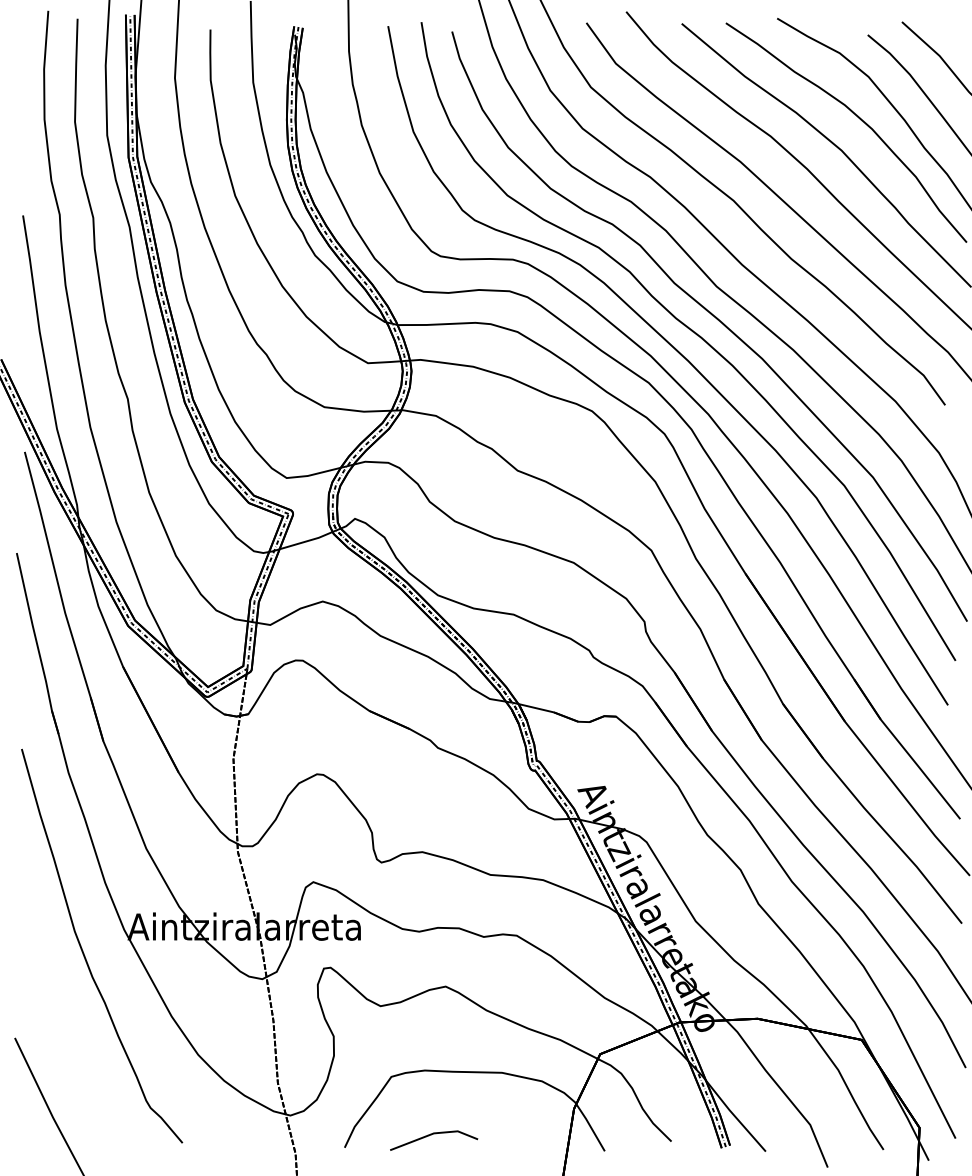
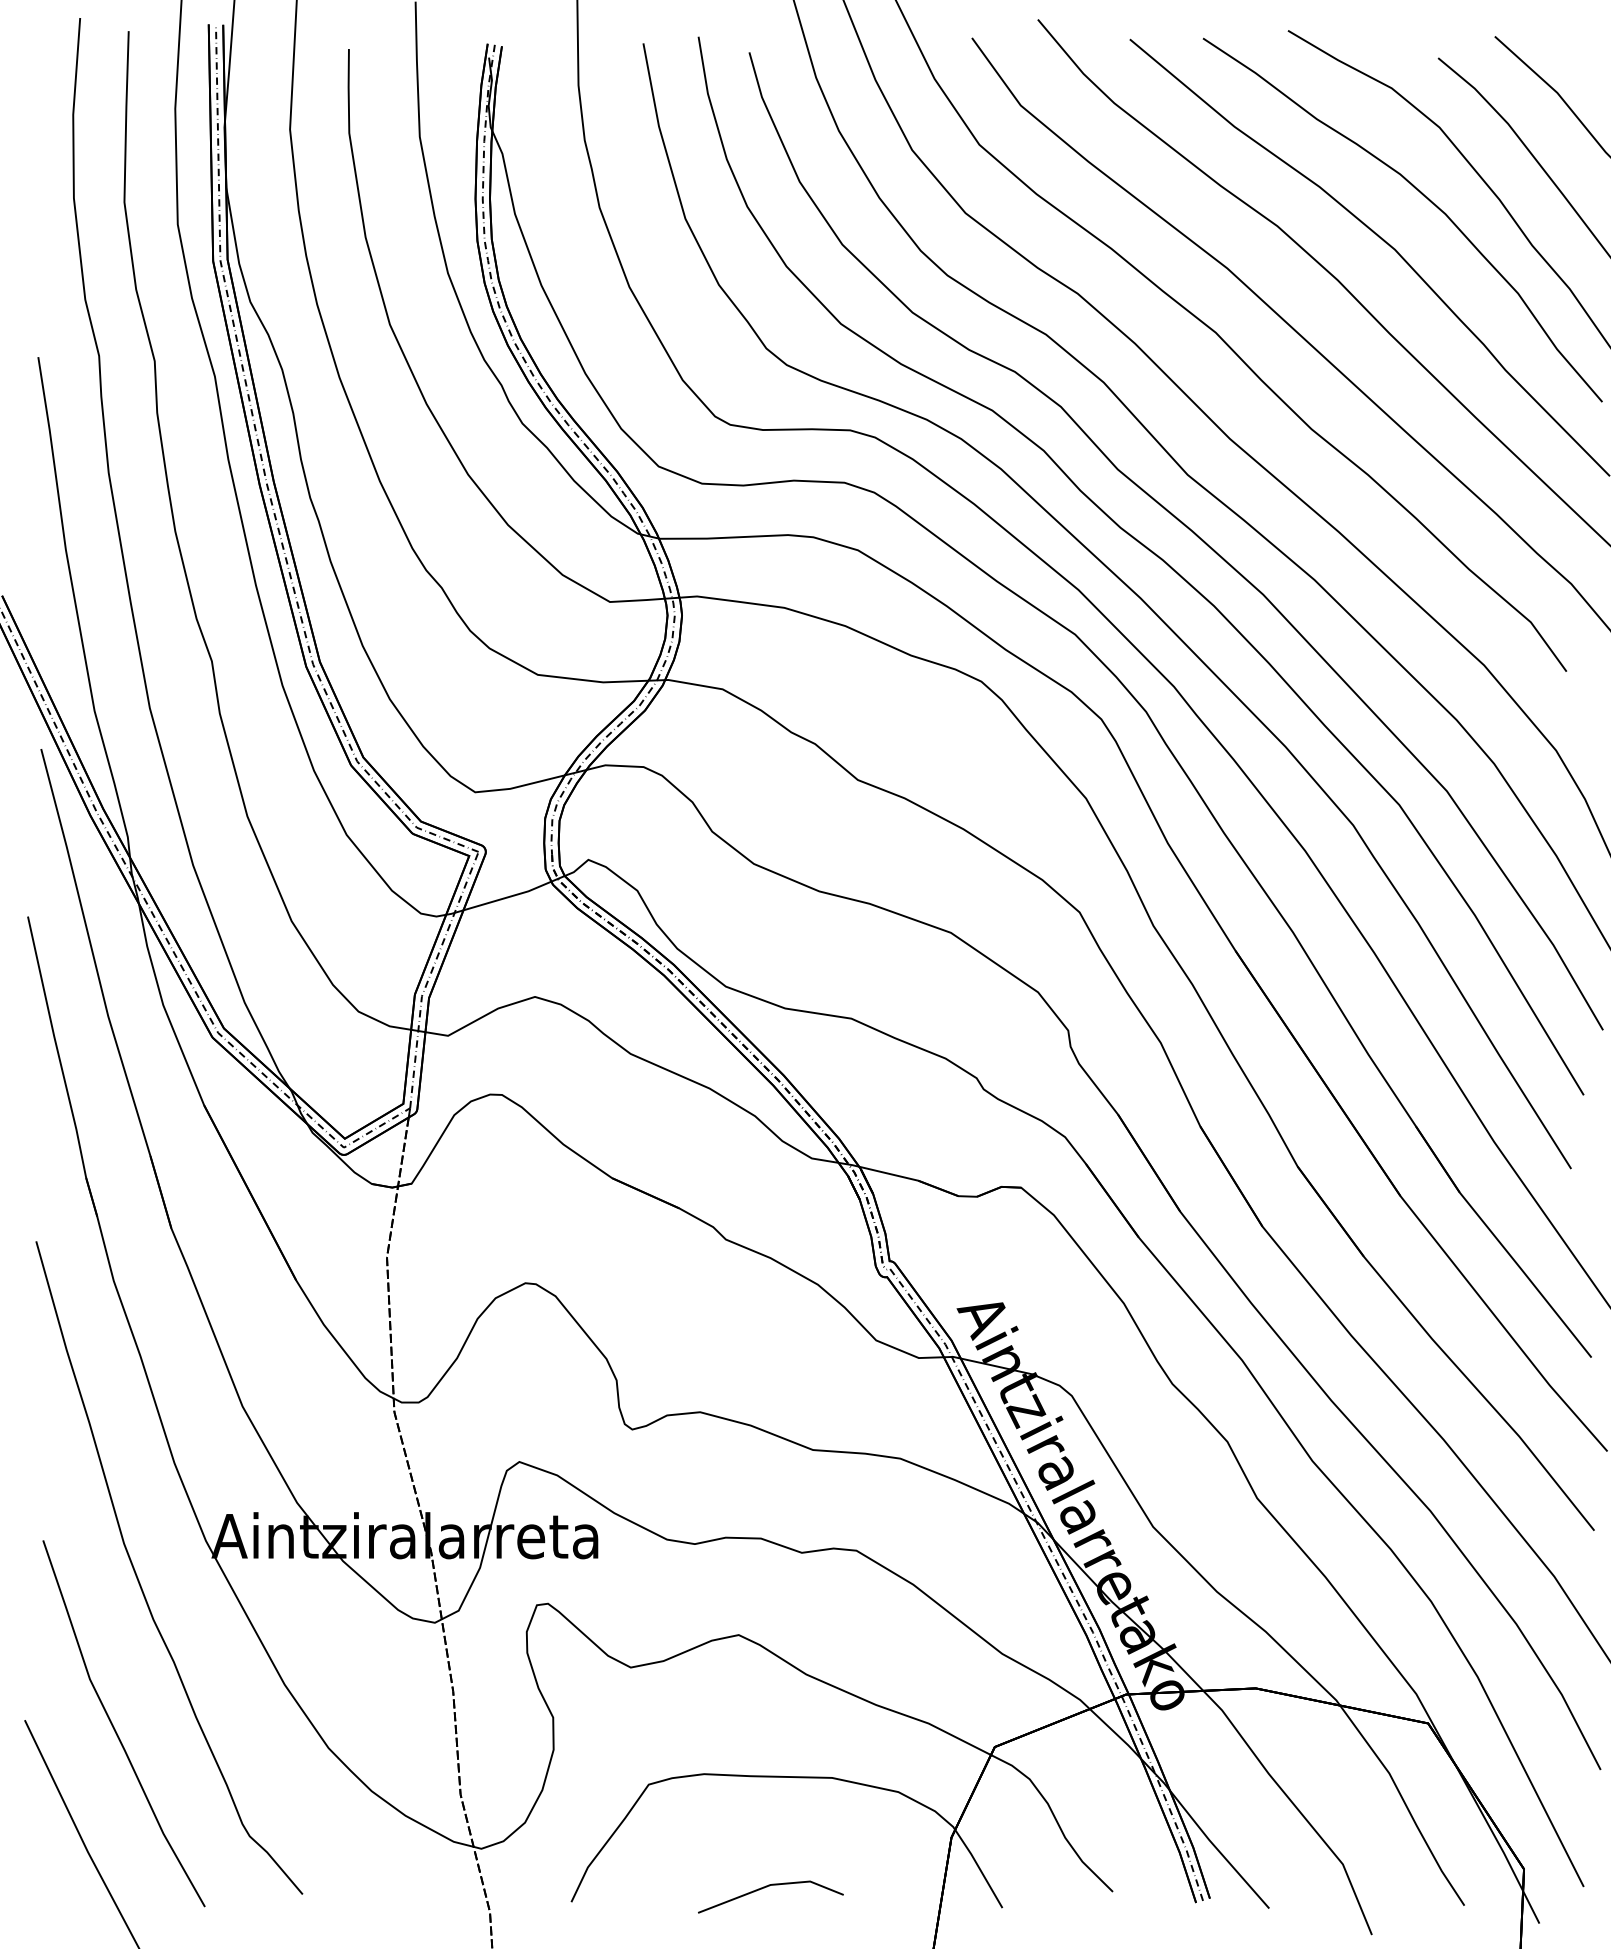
curve: (69, 1041) -> (115, 1726), added
line: (431, 1135) -> (766, 1888), moved

